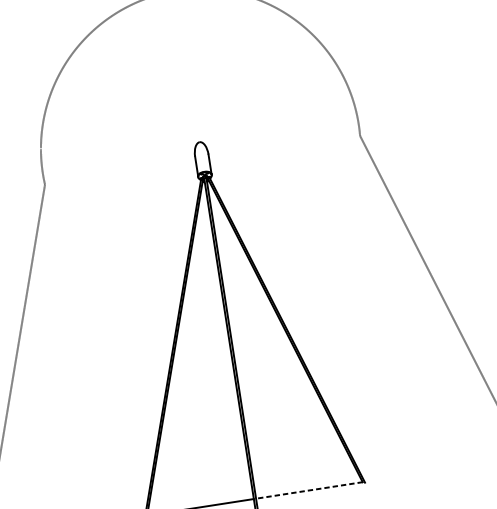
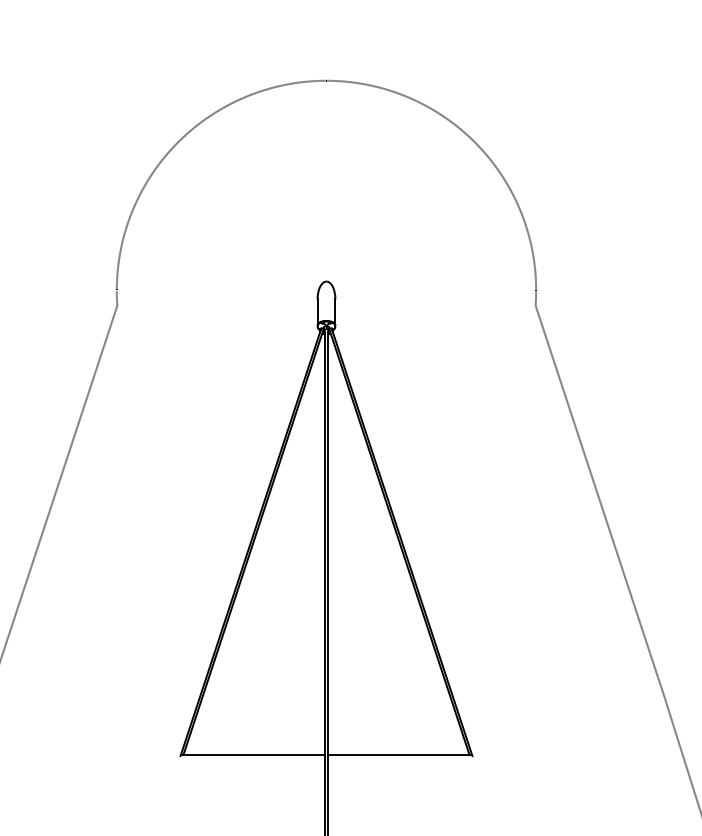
line: (309, 490) -> (398, 755), dashed -> solid

